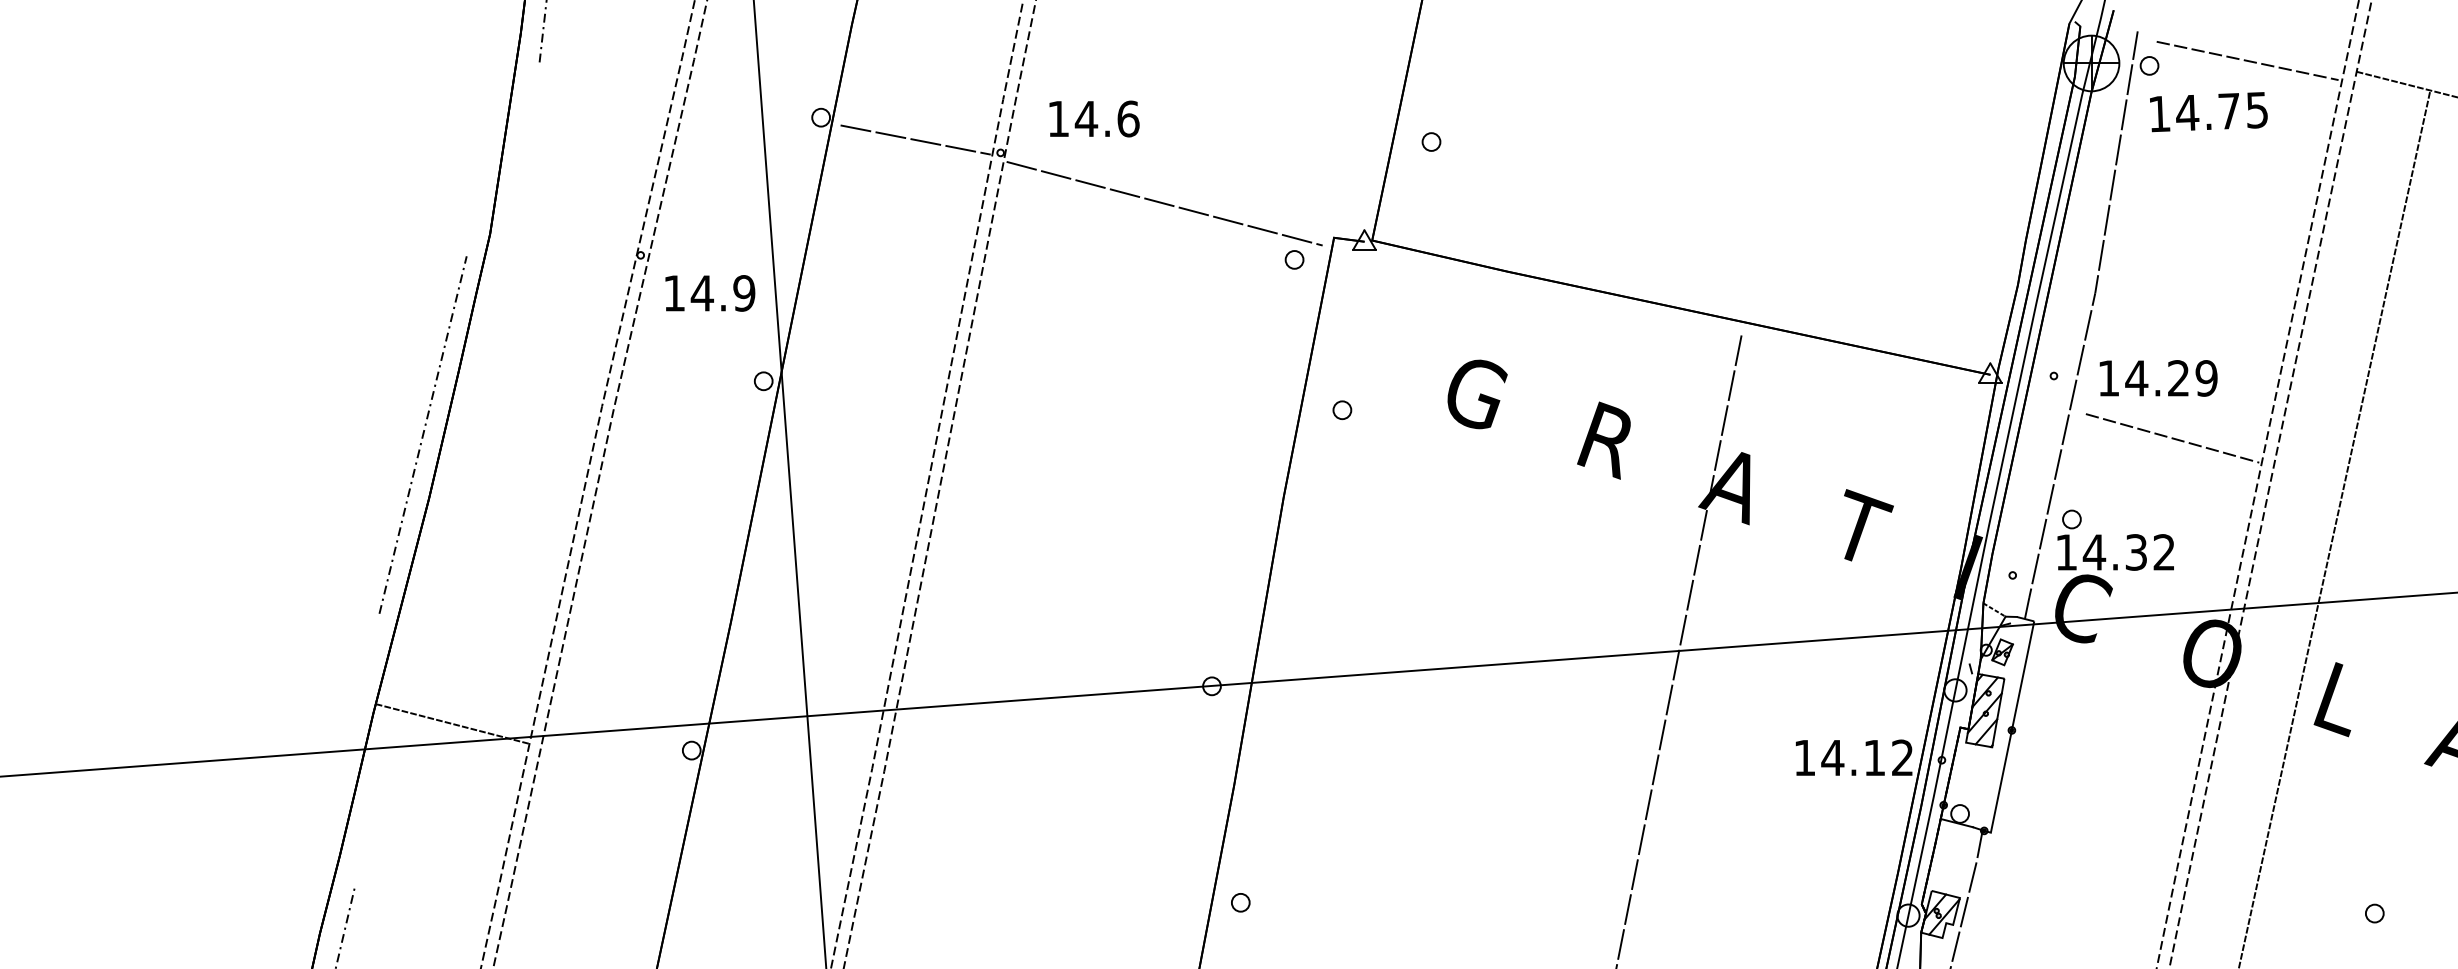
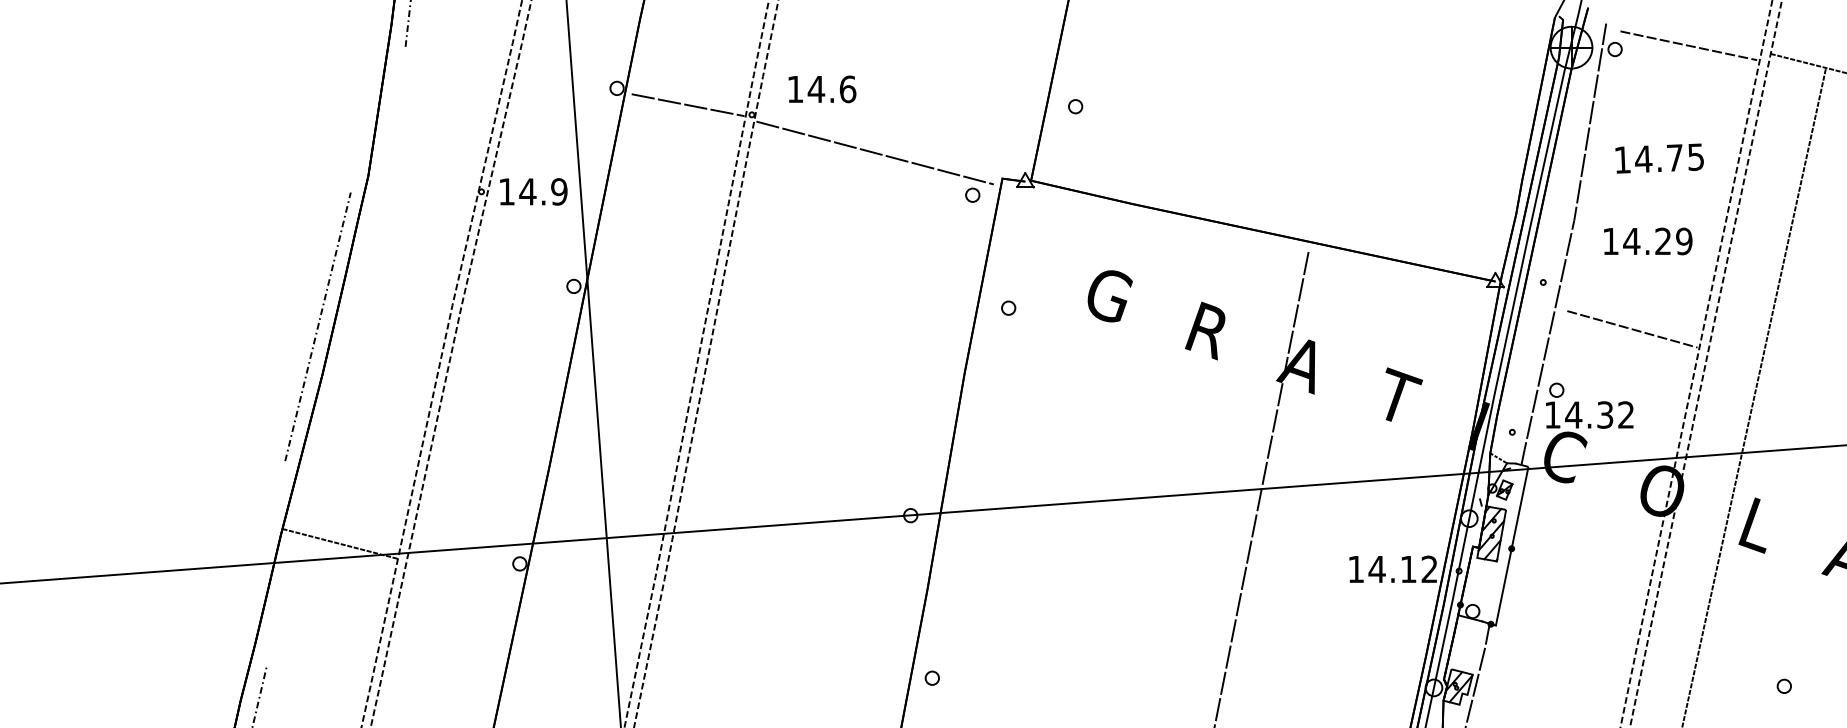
text: (2208, 112) -> (1659, 158), moved
text: (710, 293) -> (533, 191), moved
text: (2158, 378) -> (1648, 241), moved

